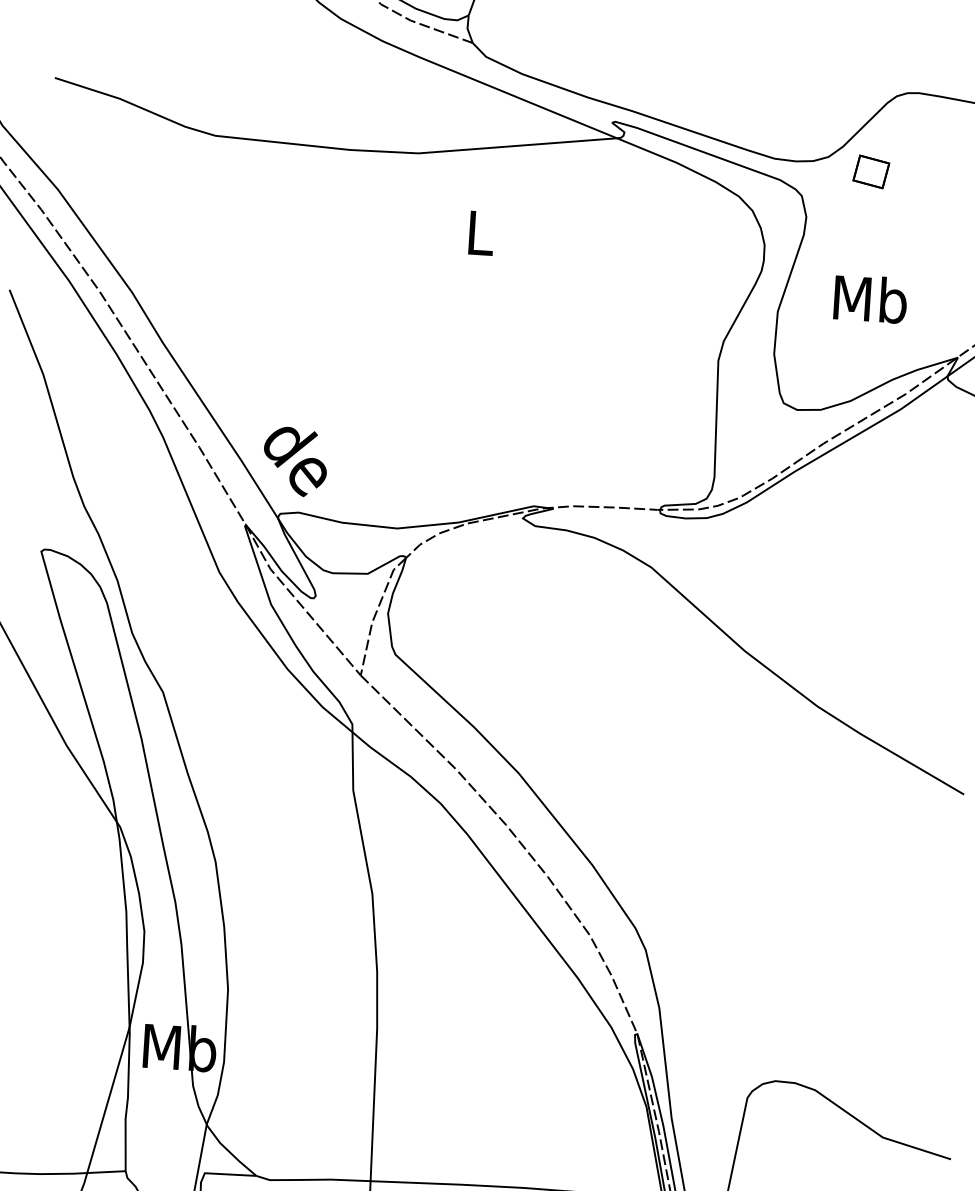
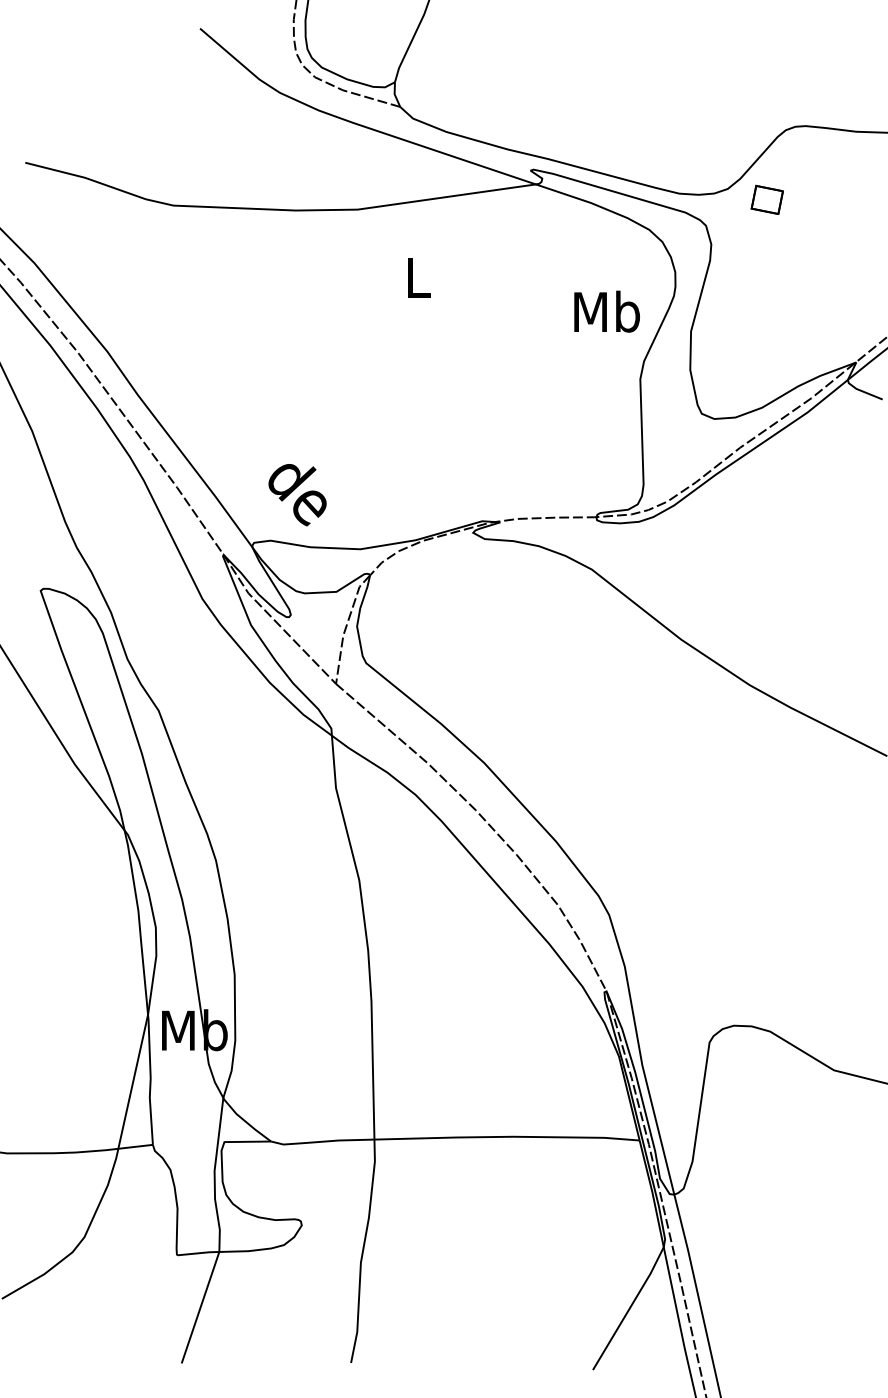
text: (870, 298) -> (606, 311), moved
text: (295, 462) -> (297, 495), moved

